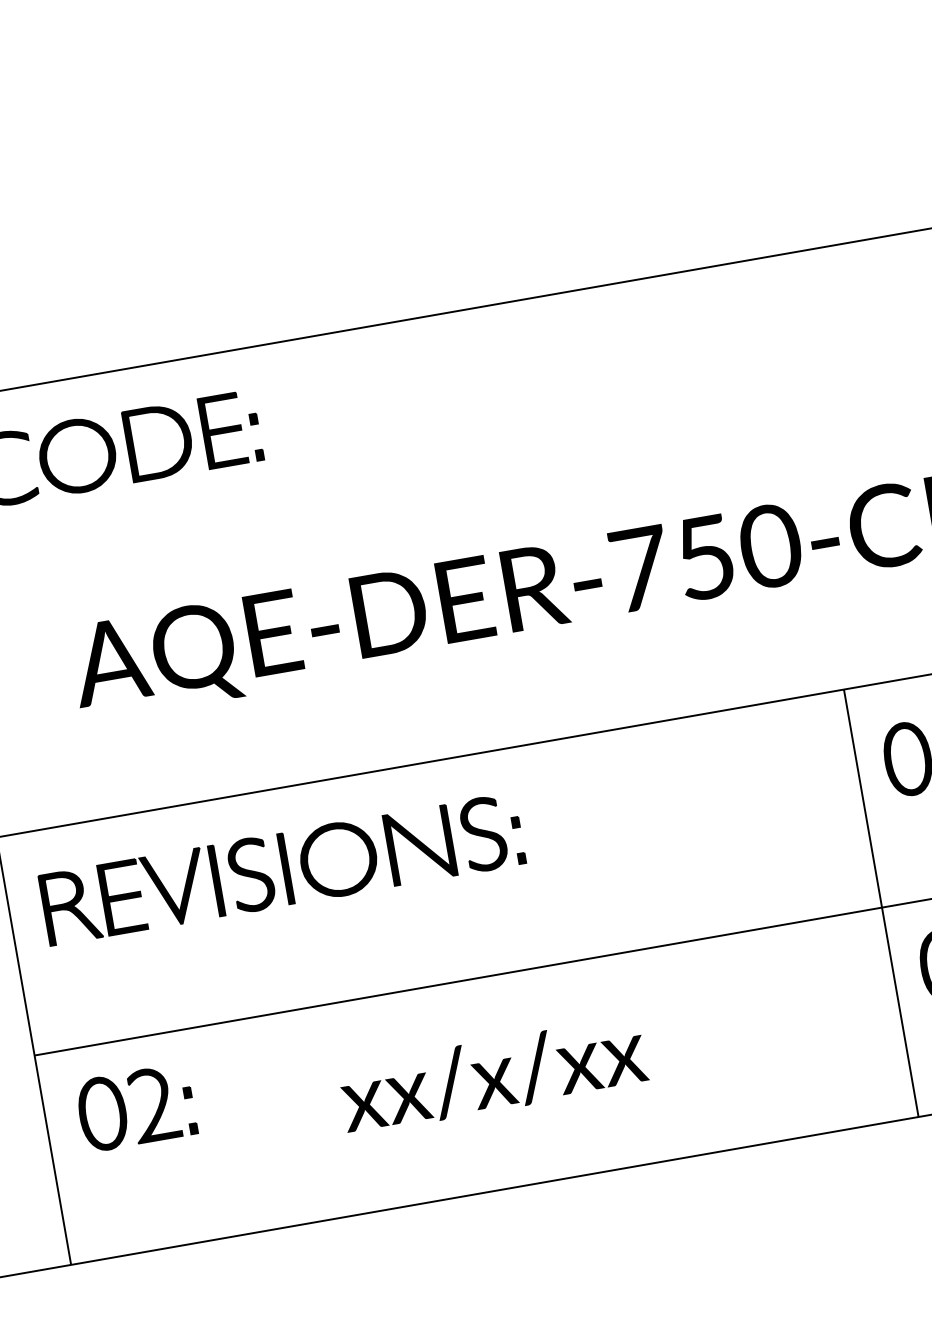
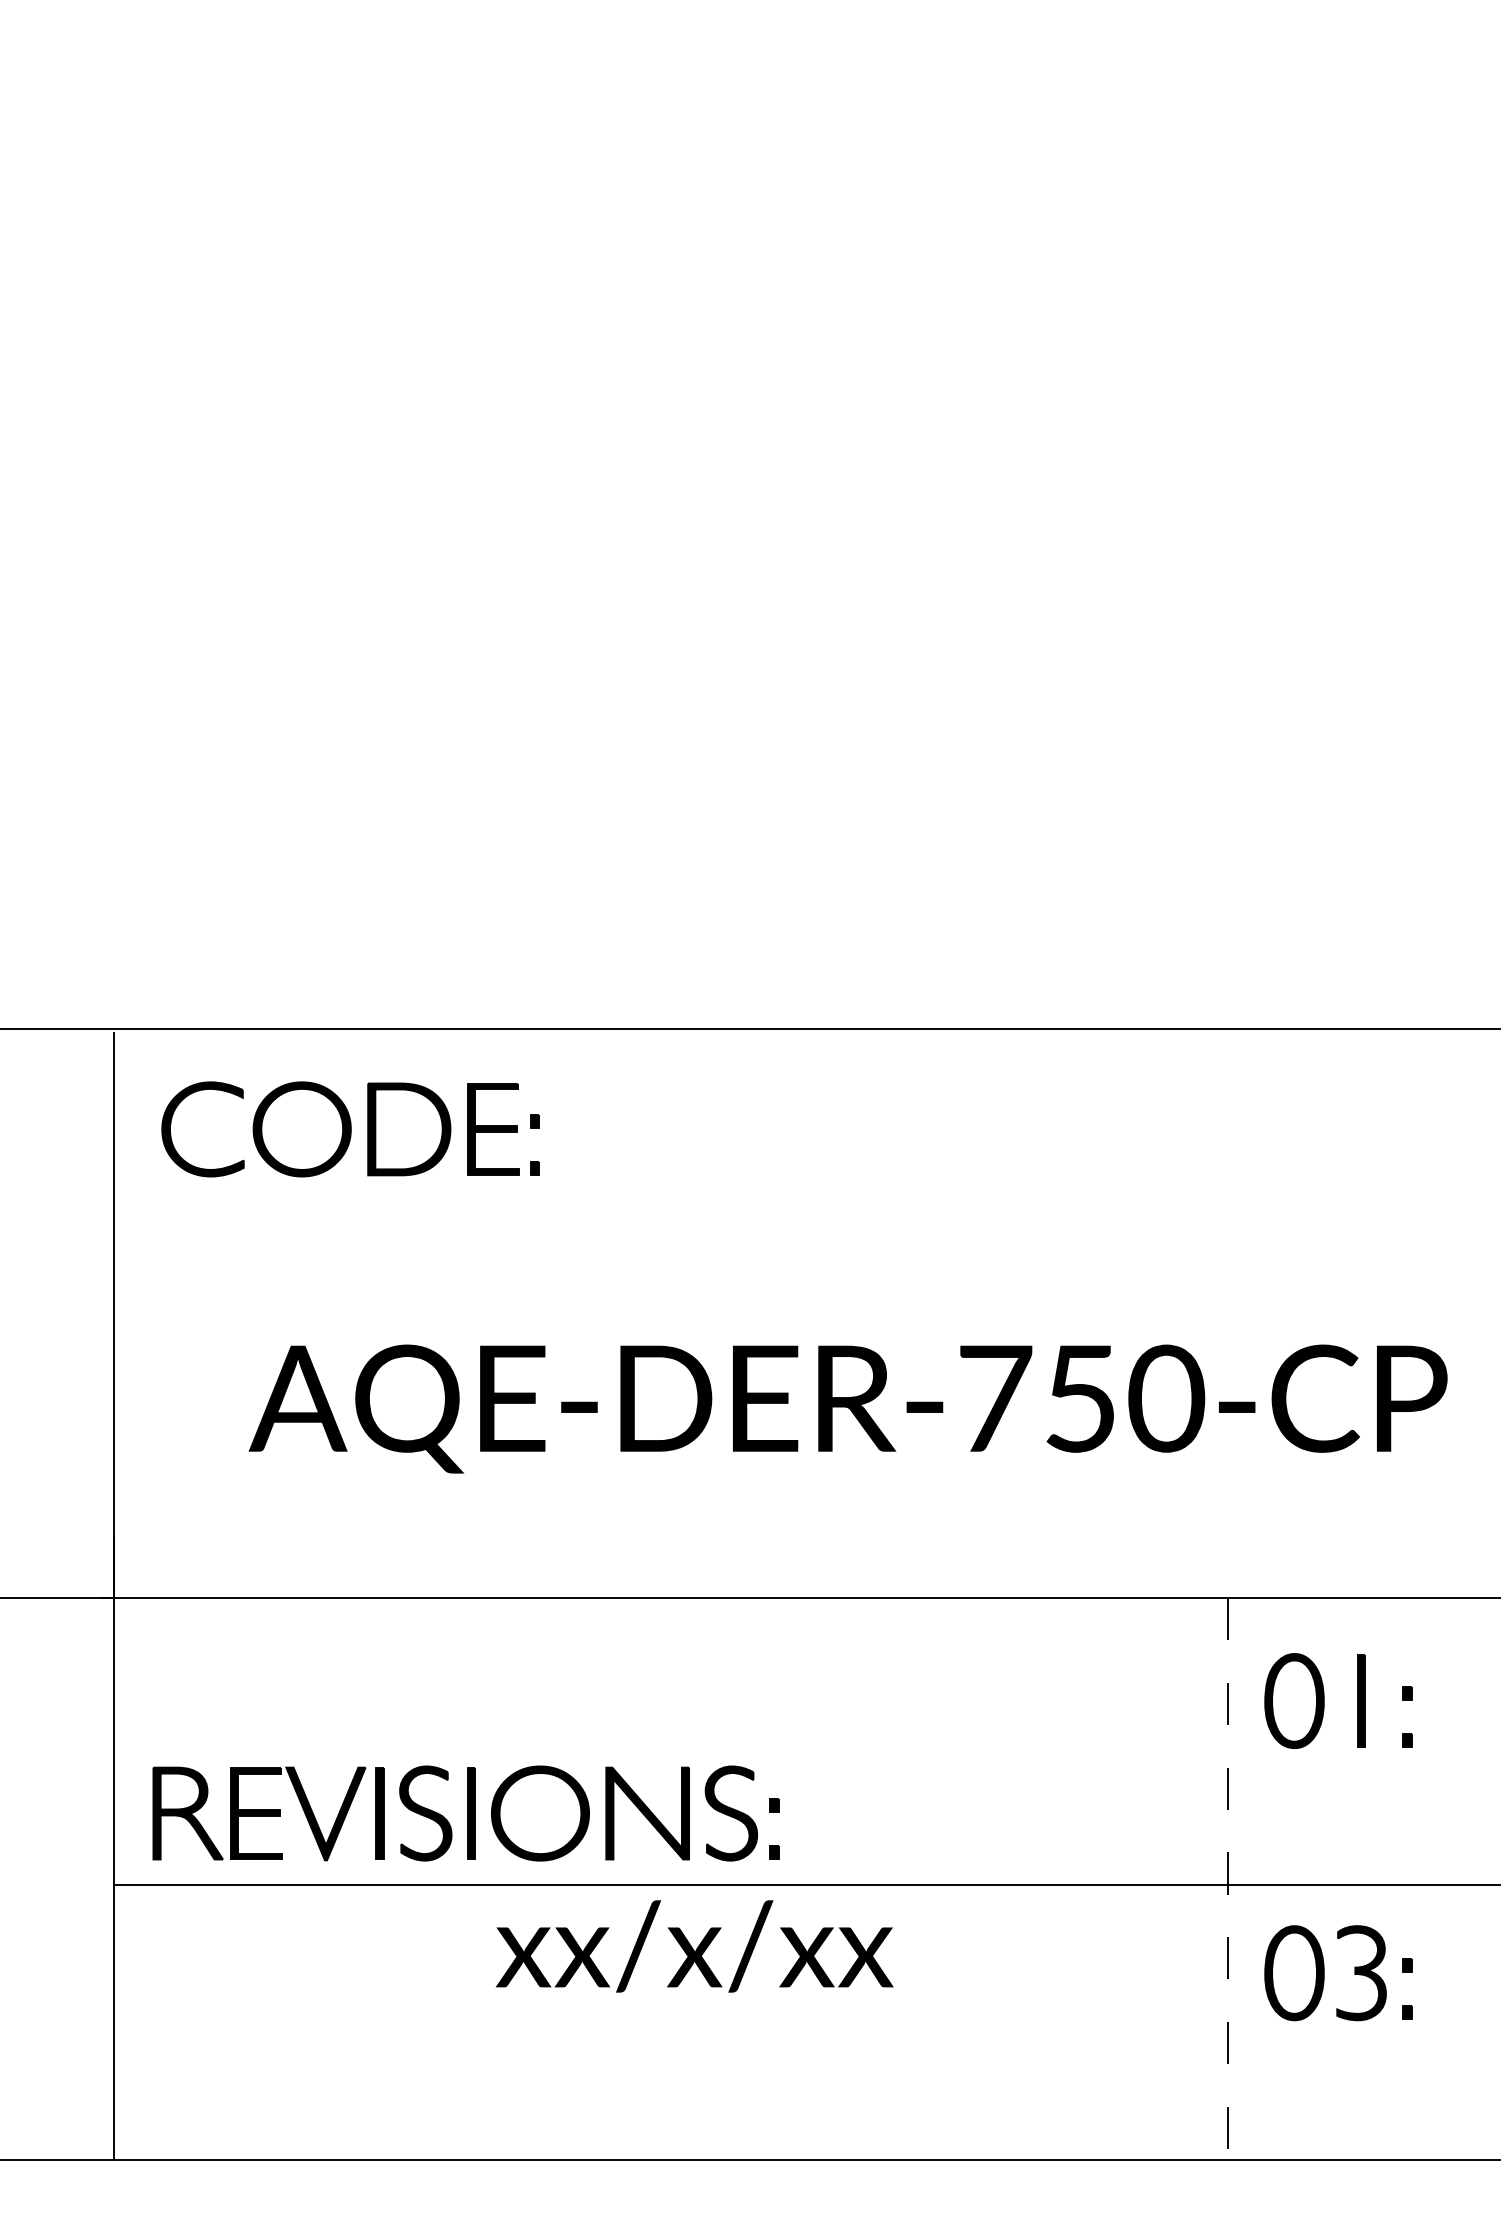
part: (281, 869) -> (465, 1813), moved
line: (881, 903) -> (1228, 1879), solid -> dashed
text: (493, 1075) -> (694, 1946), moved
part: (125, 1109) -> (217, 1974), removed

